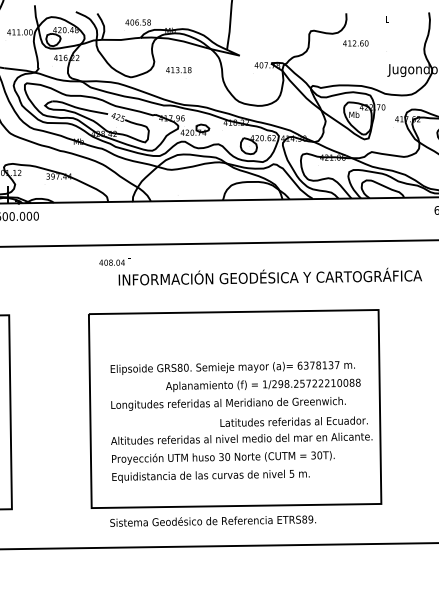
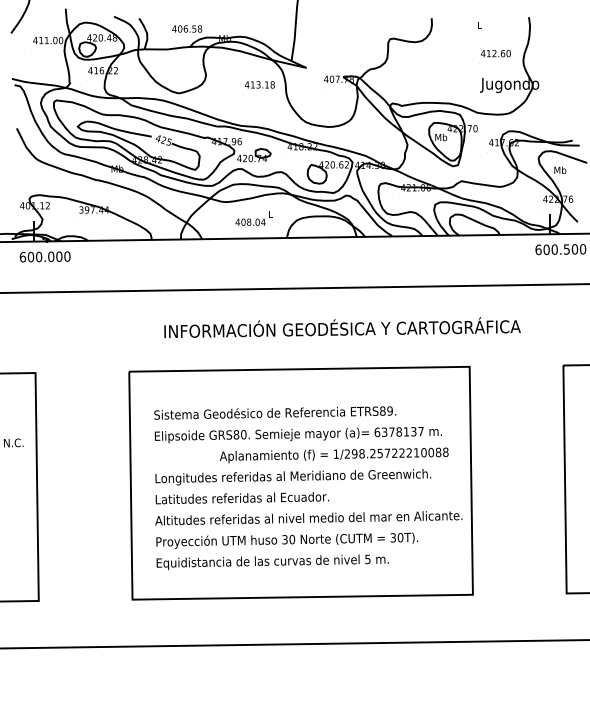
text: (355, 43) -> (495, 53), moved
text: (178, 69) -> (259, 84), moved
text: (114, 259) -> (253, 218), moved
text: (294, 422) -> (242, 498), moved
text: (213, 520) -> (275, 412), moved

